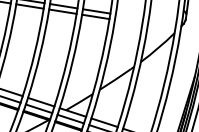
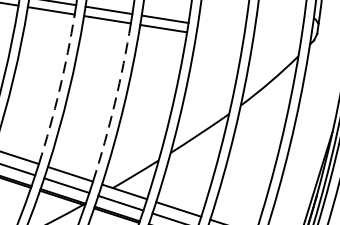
arc: (34, 52) -> (58, 89), solid -> dashed
arc: (67, 60) -> (115, 103), solid -> dashed

